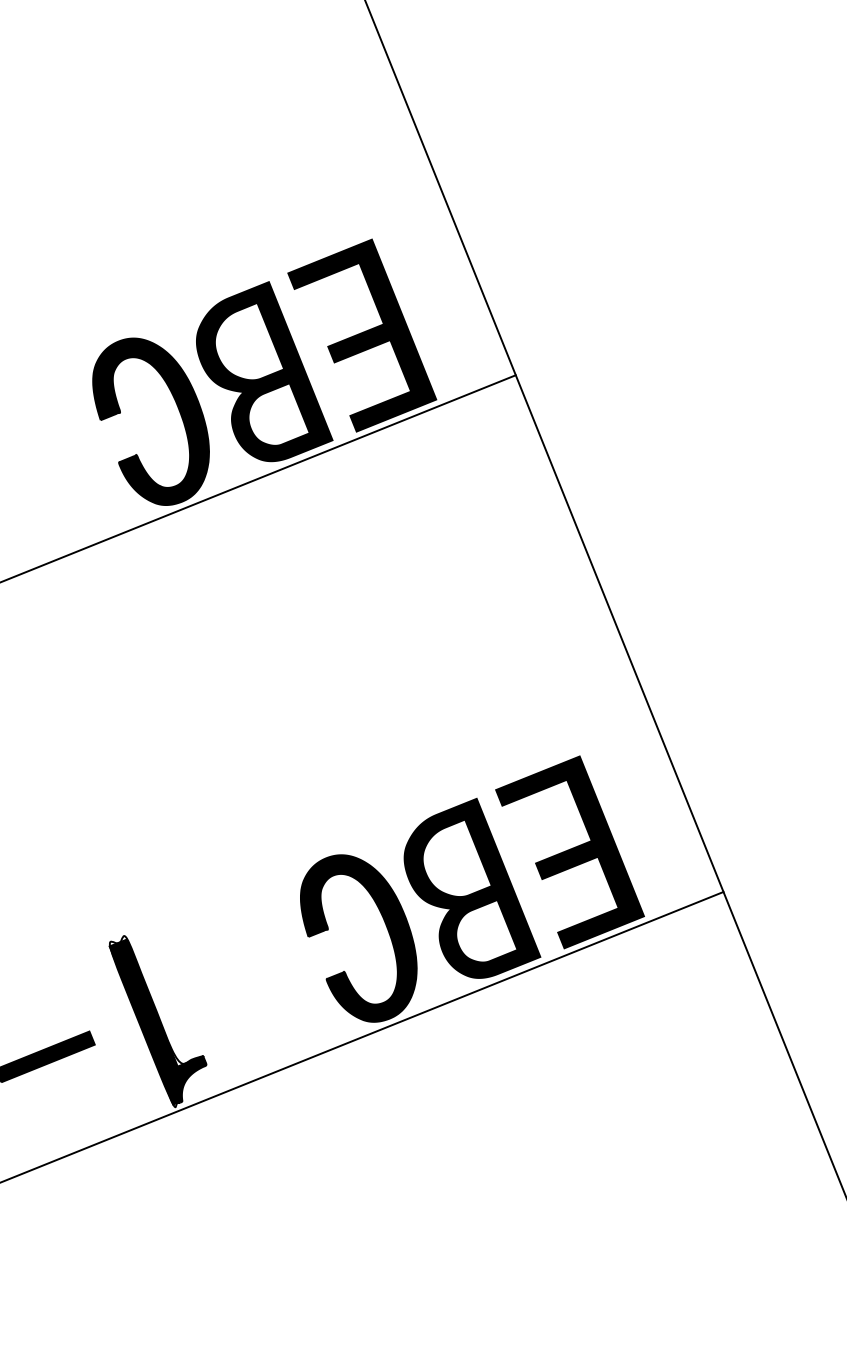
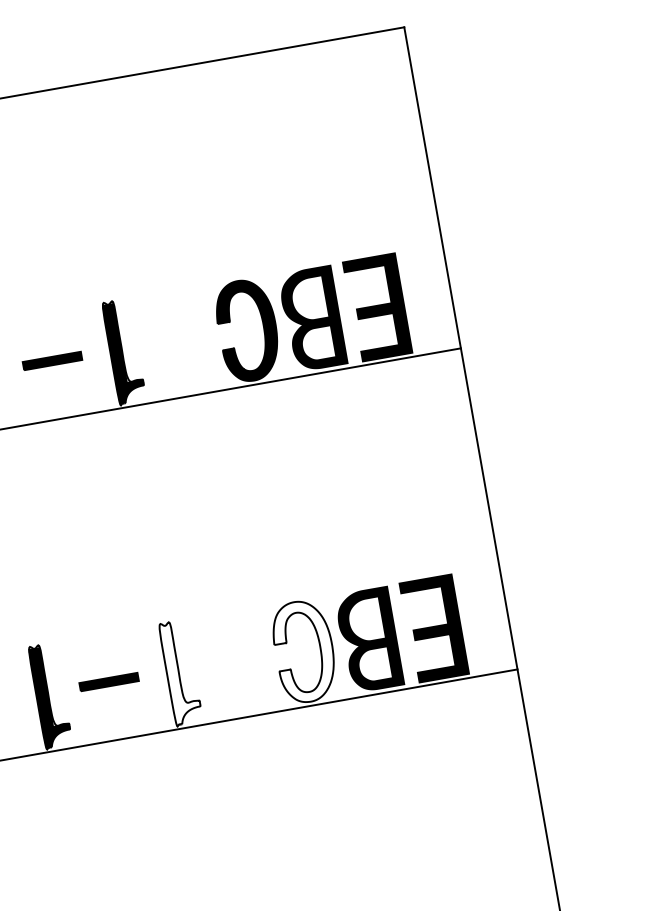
fill: (359, 937) -> (303, 651), removed
fill: (160, 1019) -> (179, 674), removed

